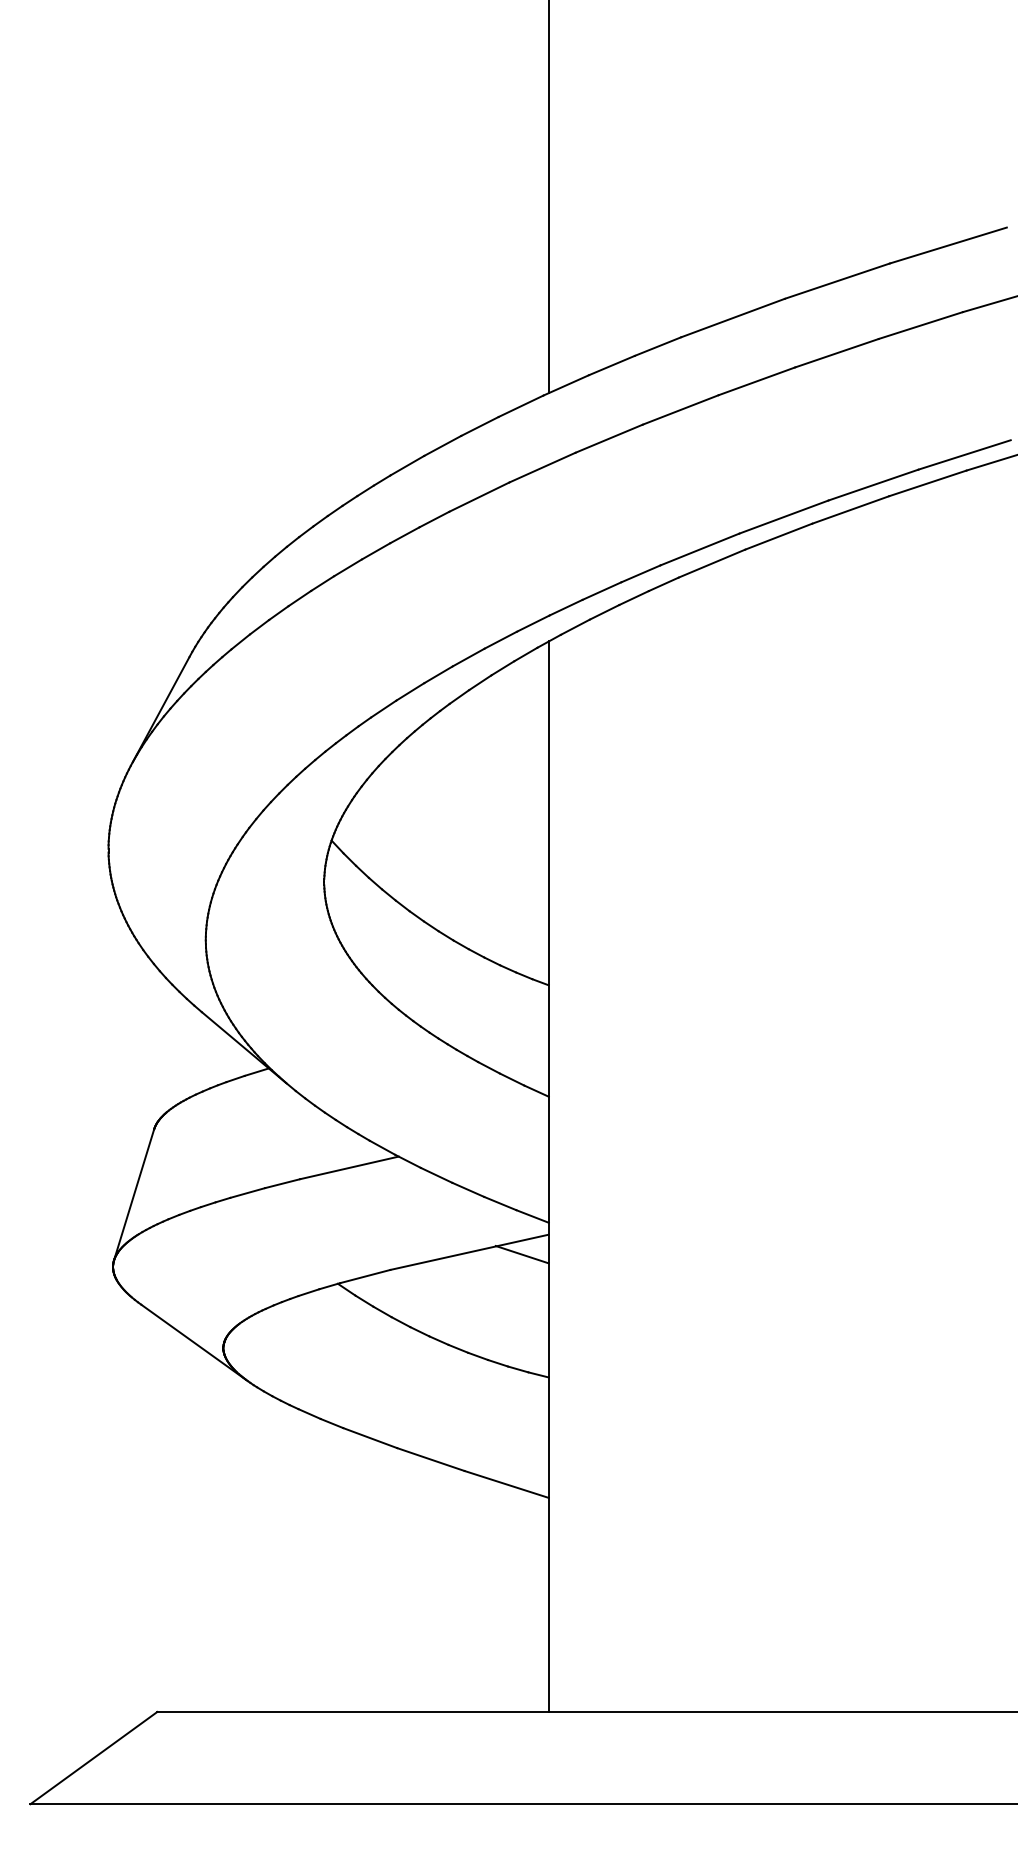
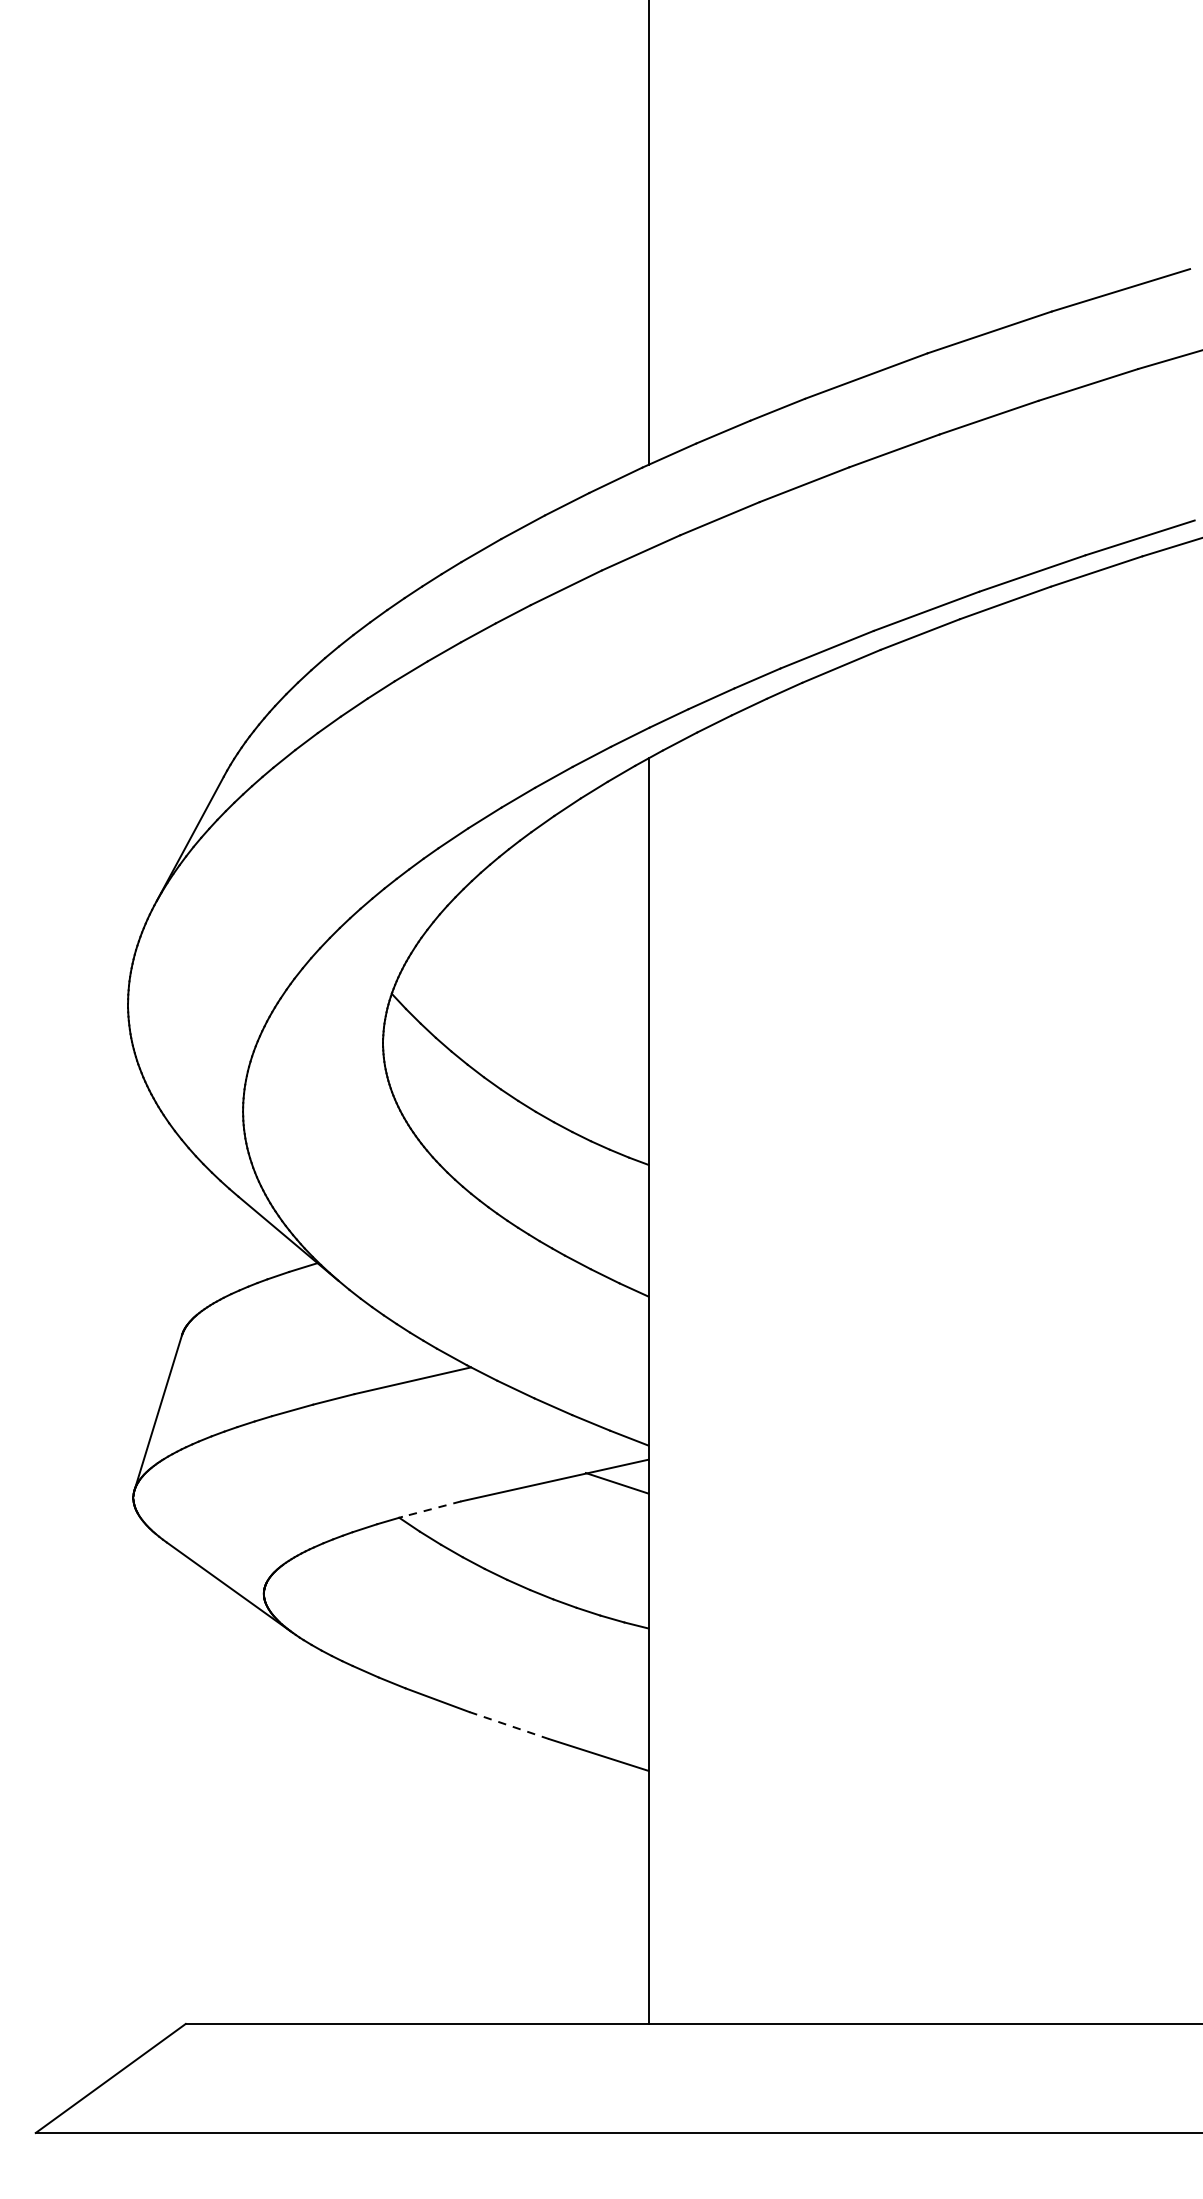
line: (365, 1276) -> (431, 1509), solid -> dashed
line: (430, 1459) -> (508, 1725), solid -> dashed

